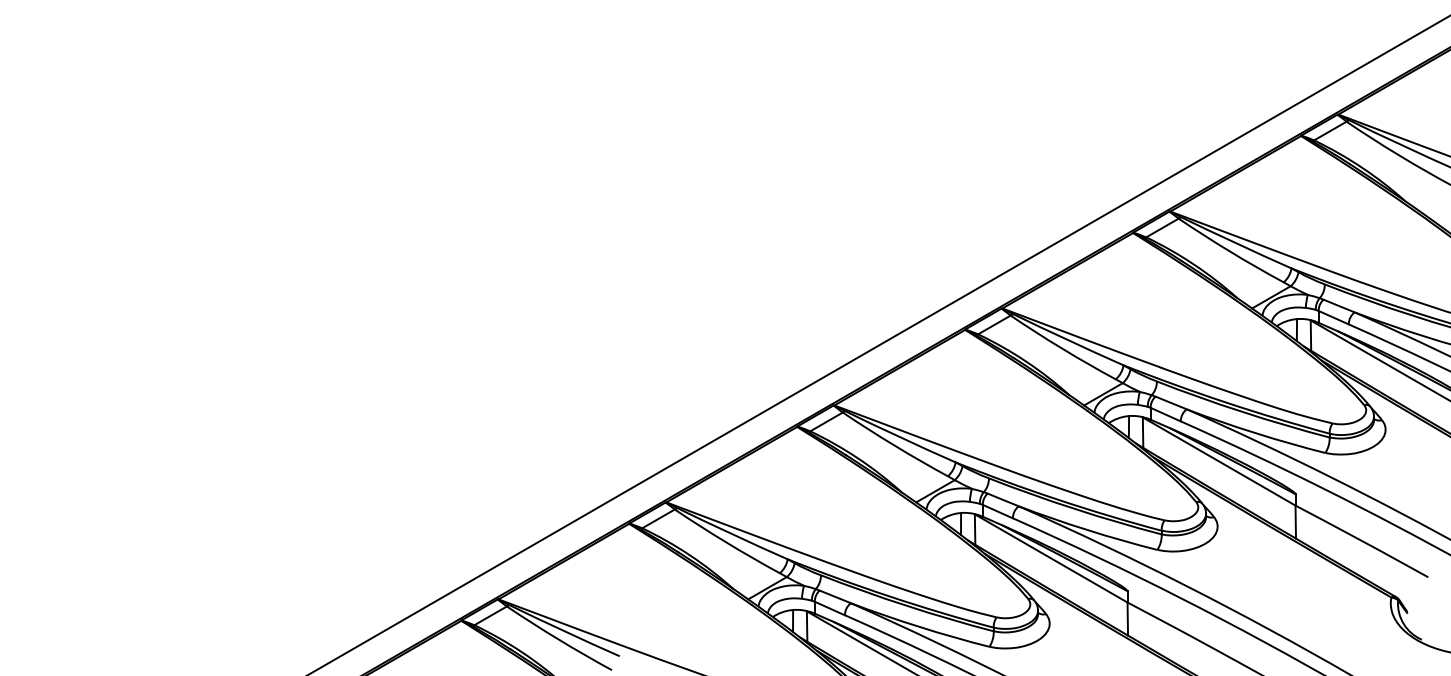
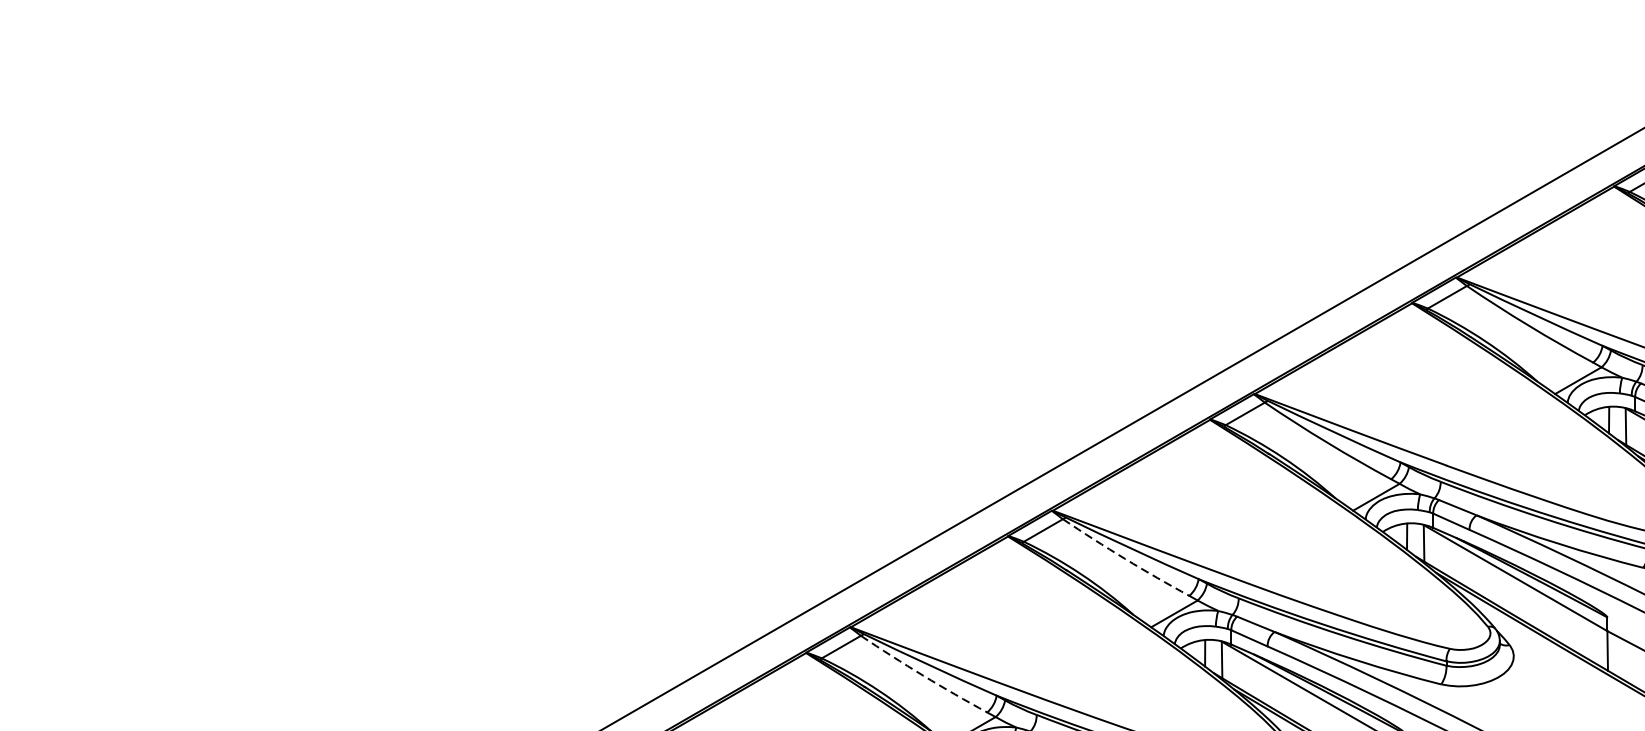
arc: (894, 445) -> (1125, 558), solid -> dashed
arc: (726, 542) -> (923, 675), solid -> dashed

